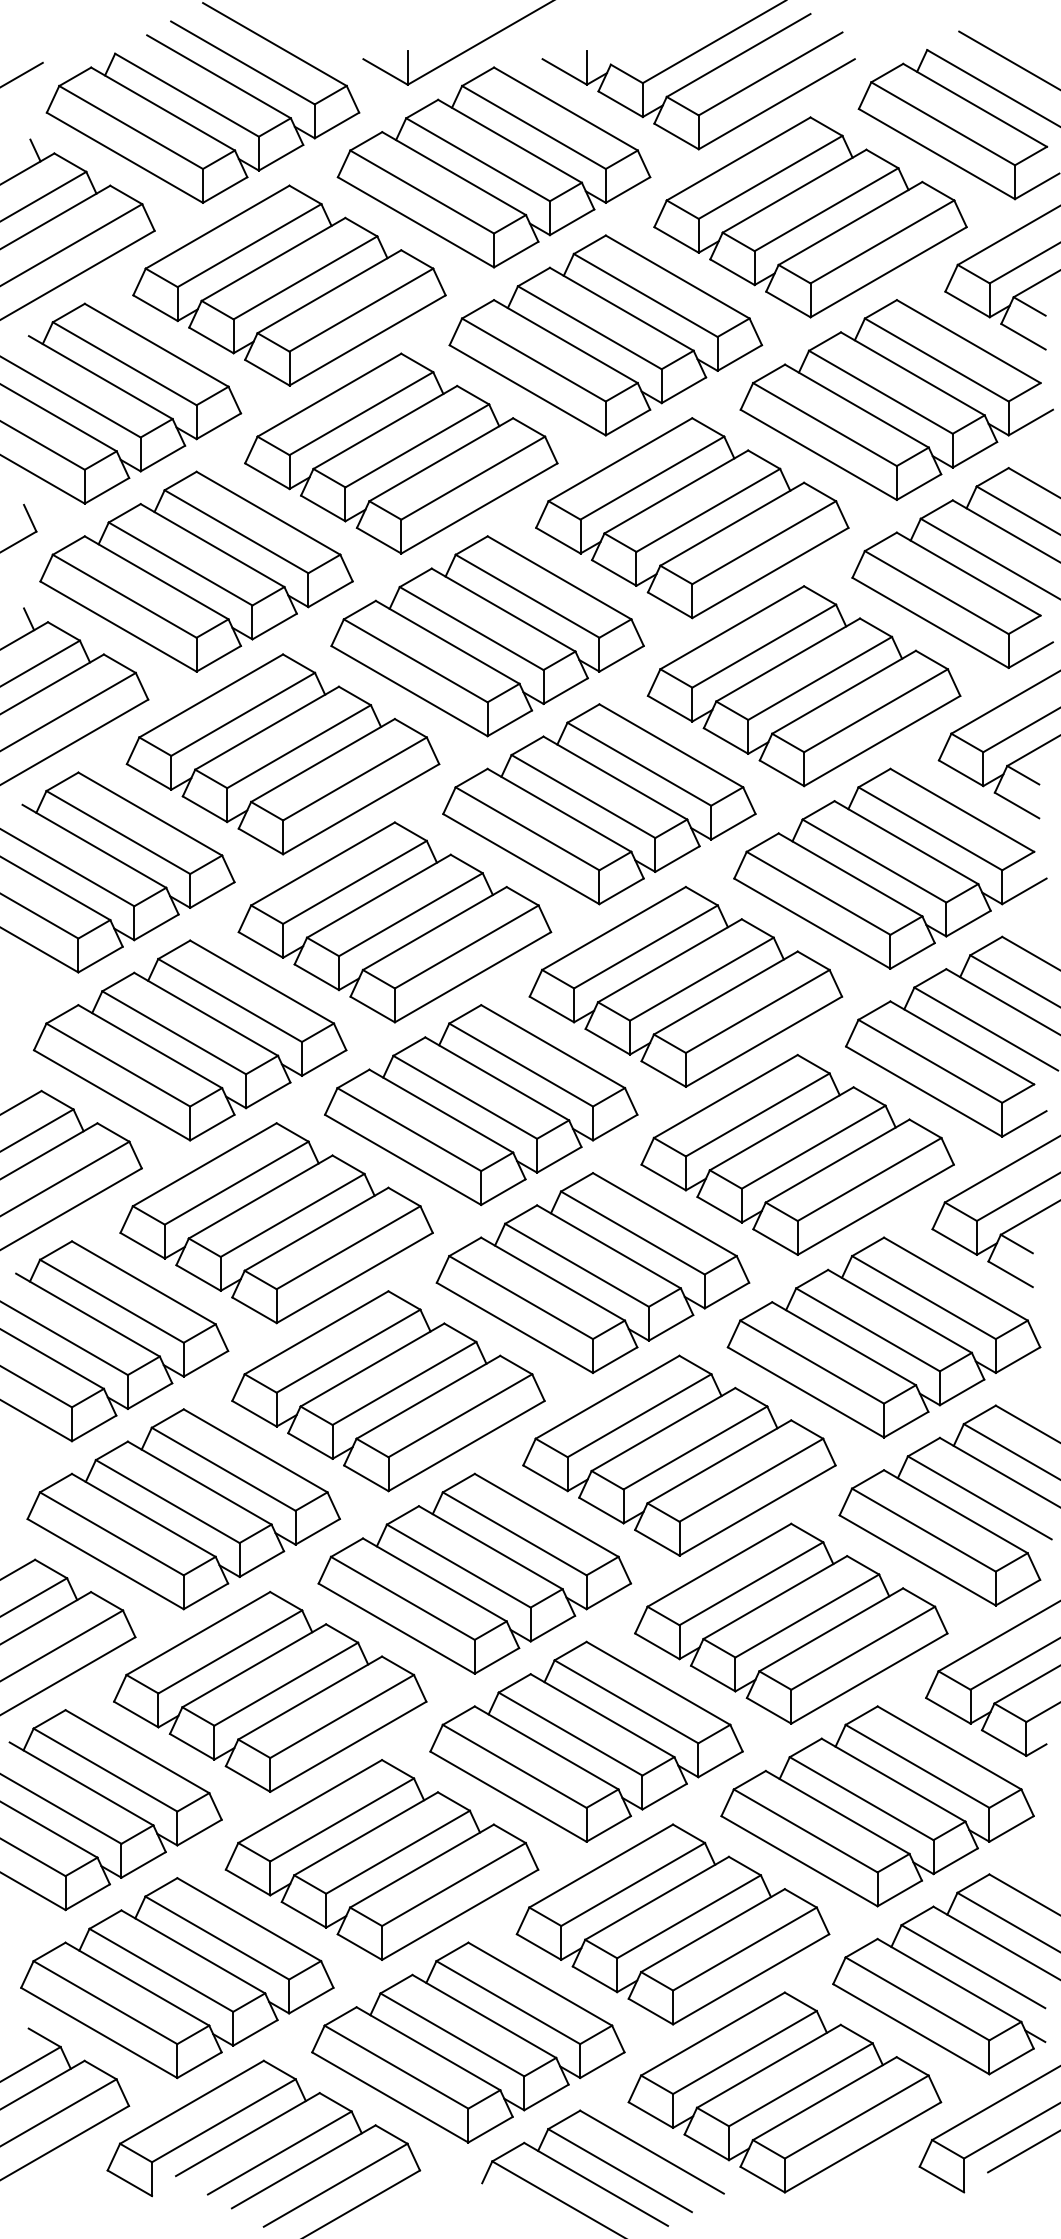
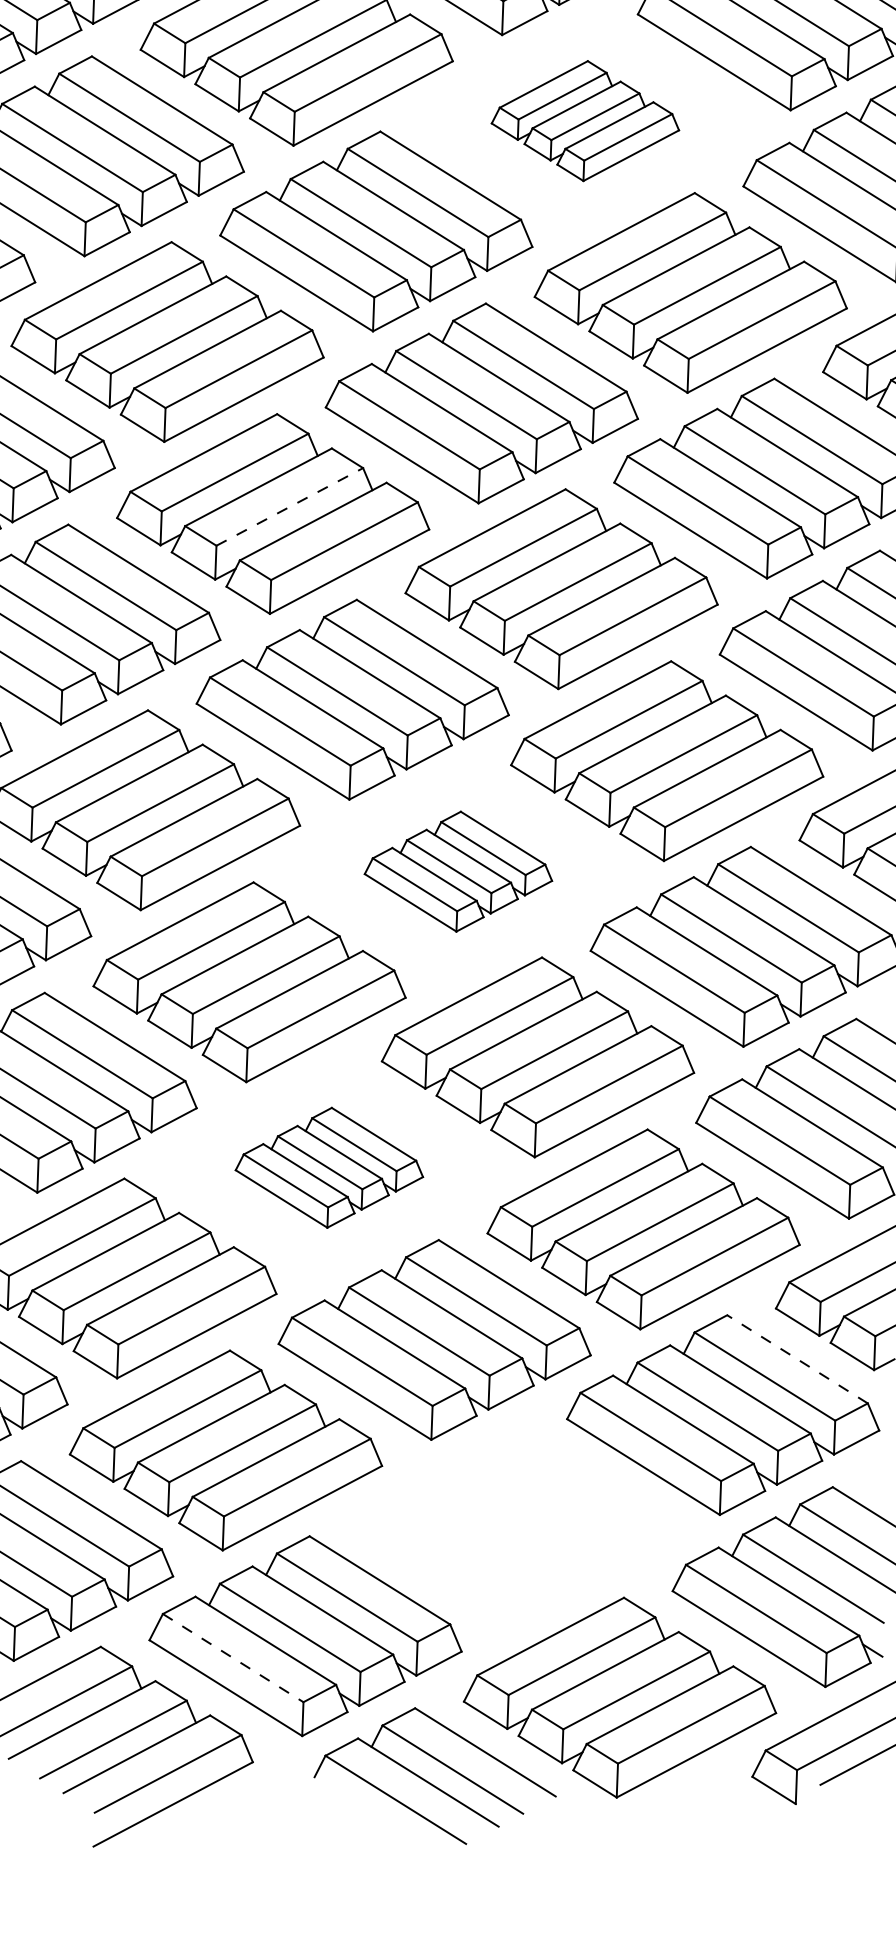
part: (692, 518) -> (585, 121), size x0.6
line: (410, 914) -> (289, 506), solid -> dashed
part: (592, 1272) -> (458, 871), size x0.6
part: (474, 1573) -> (329, 1167), size x0.6
line: (949, 1747) -> (797, 1358), solid -> dashed
part: (672, 1924) -> (514, 1525), removed
line: (396, 2067) -> (233, 1658), solid -> dashed

